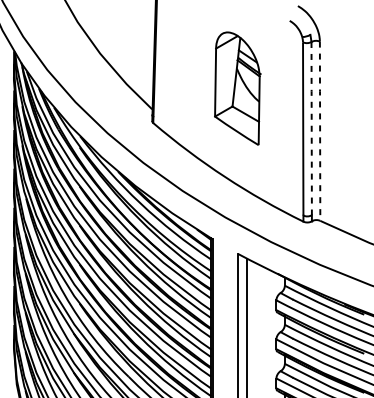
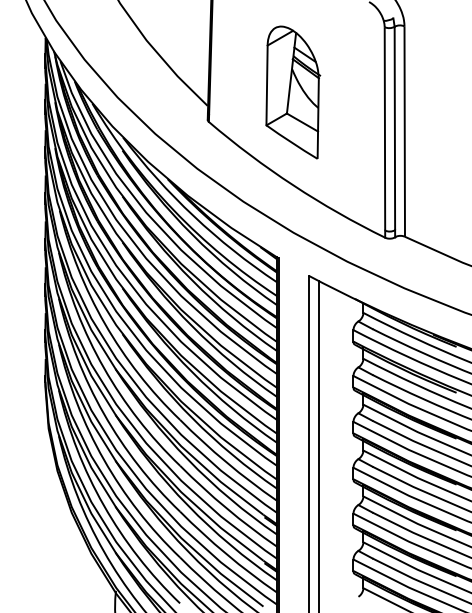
part: (238, 88) -> (293, 92), moved
line: (311, 127) -> (394, 127), dashed -> solid
line: (319, 130) -> (404, 130), dashed -> solid

